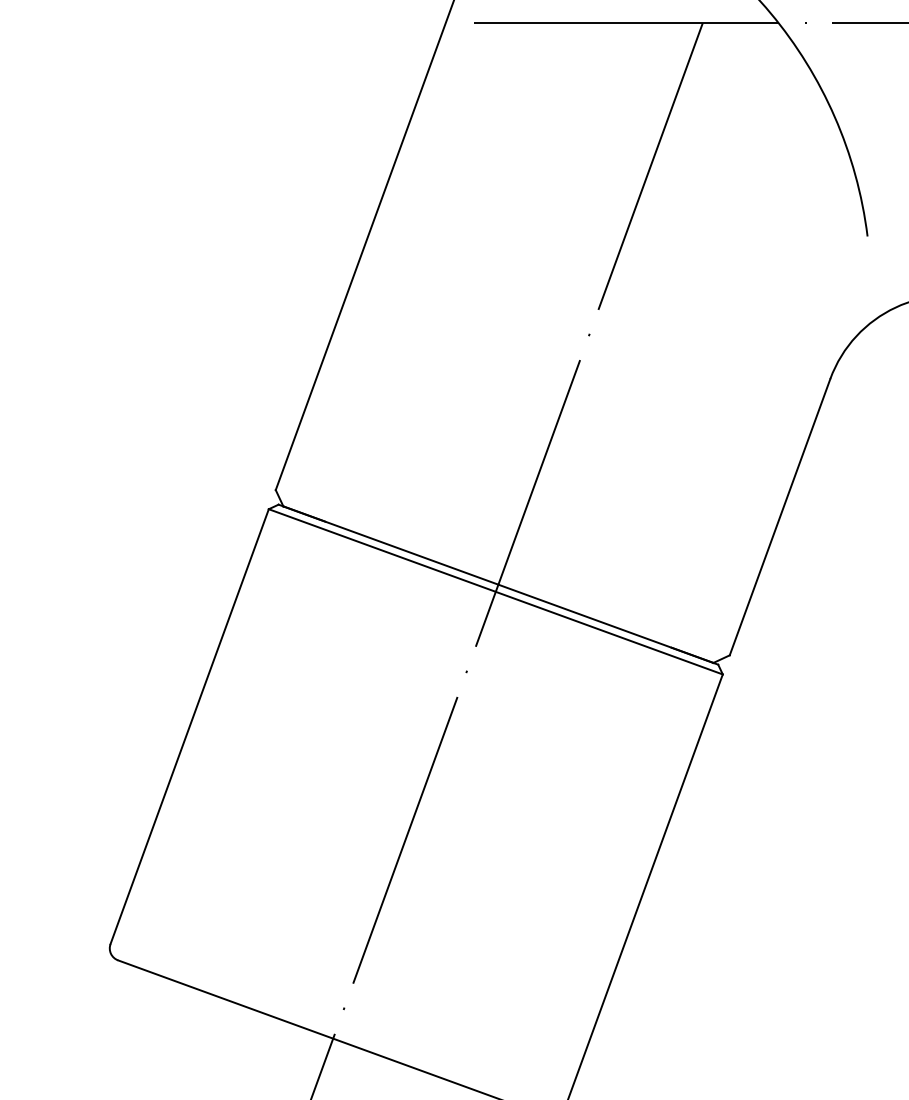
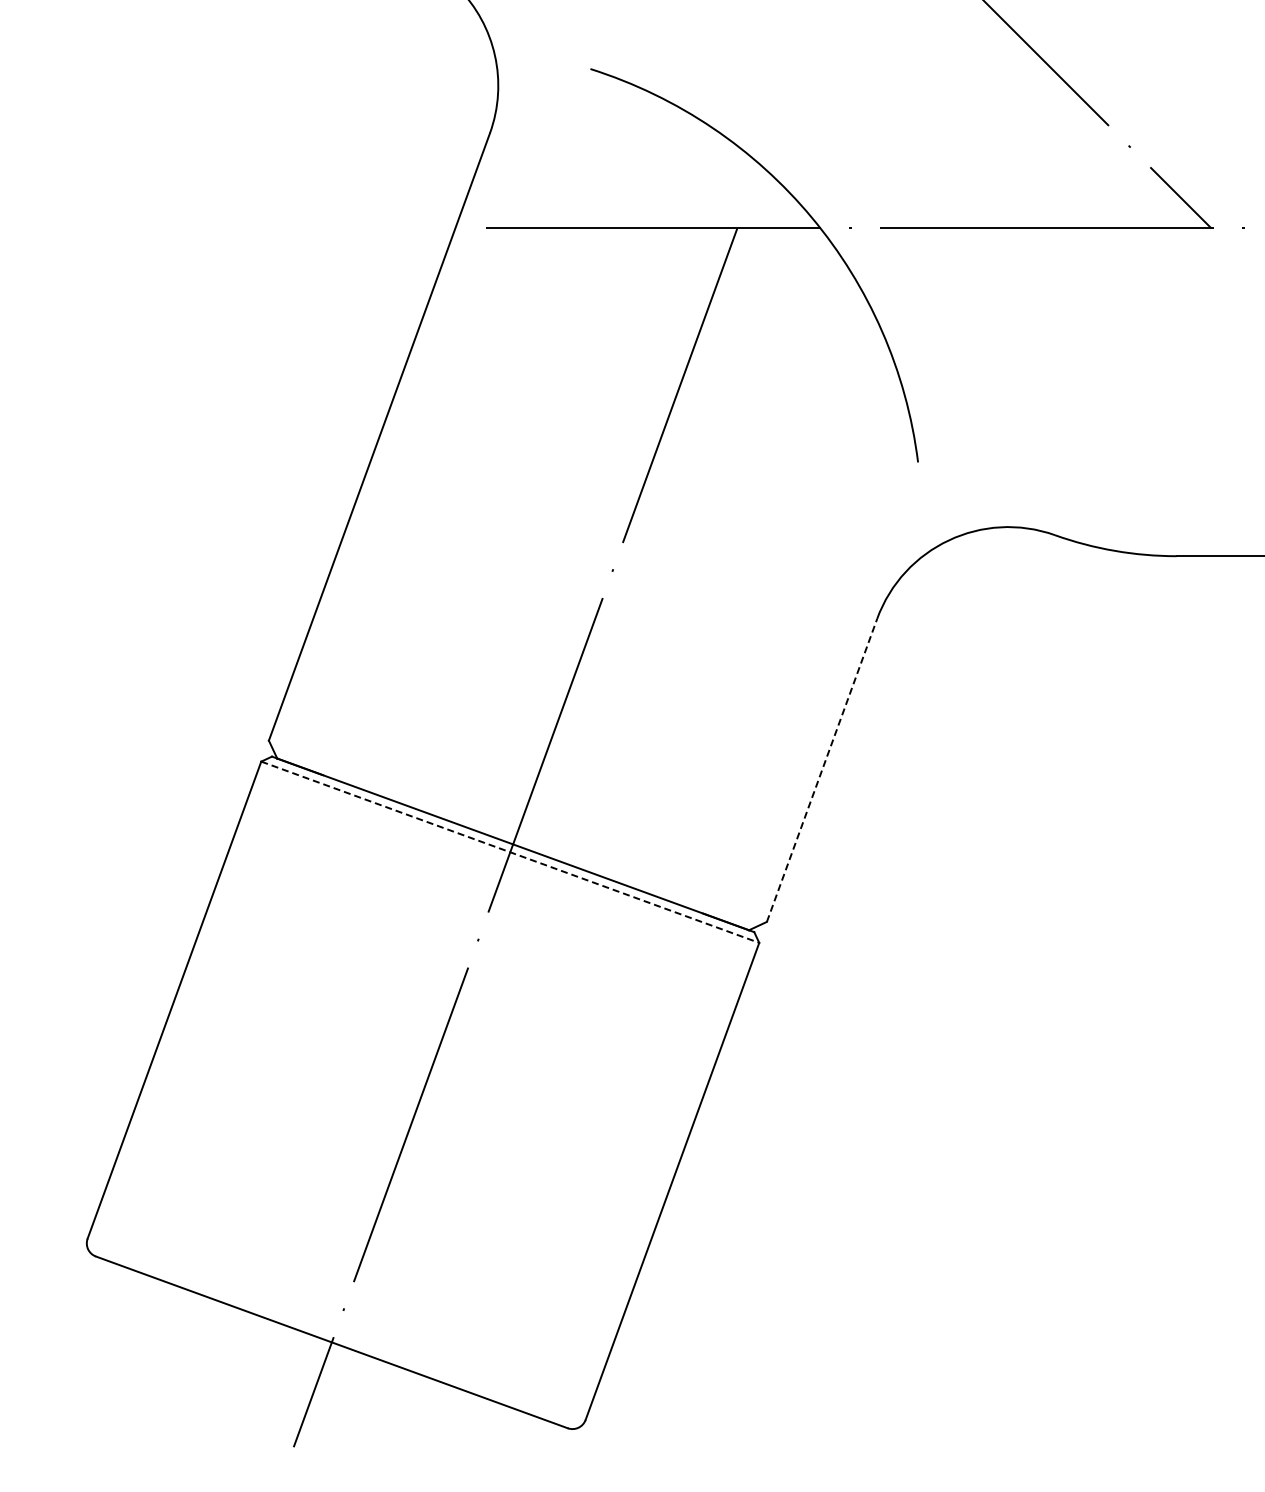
line: (780, 516) -> (822, 769), solid -> dashed
line: (496, 592) -> (510, 852), solid -> dashed

